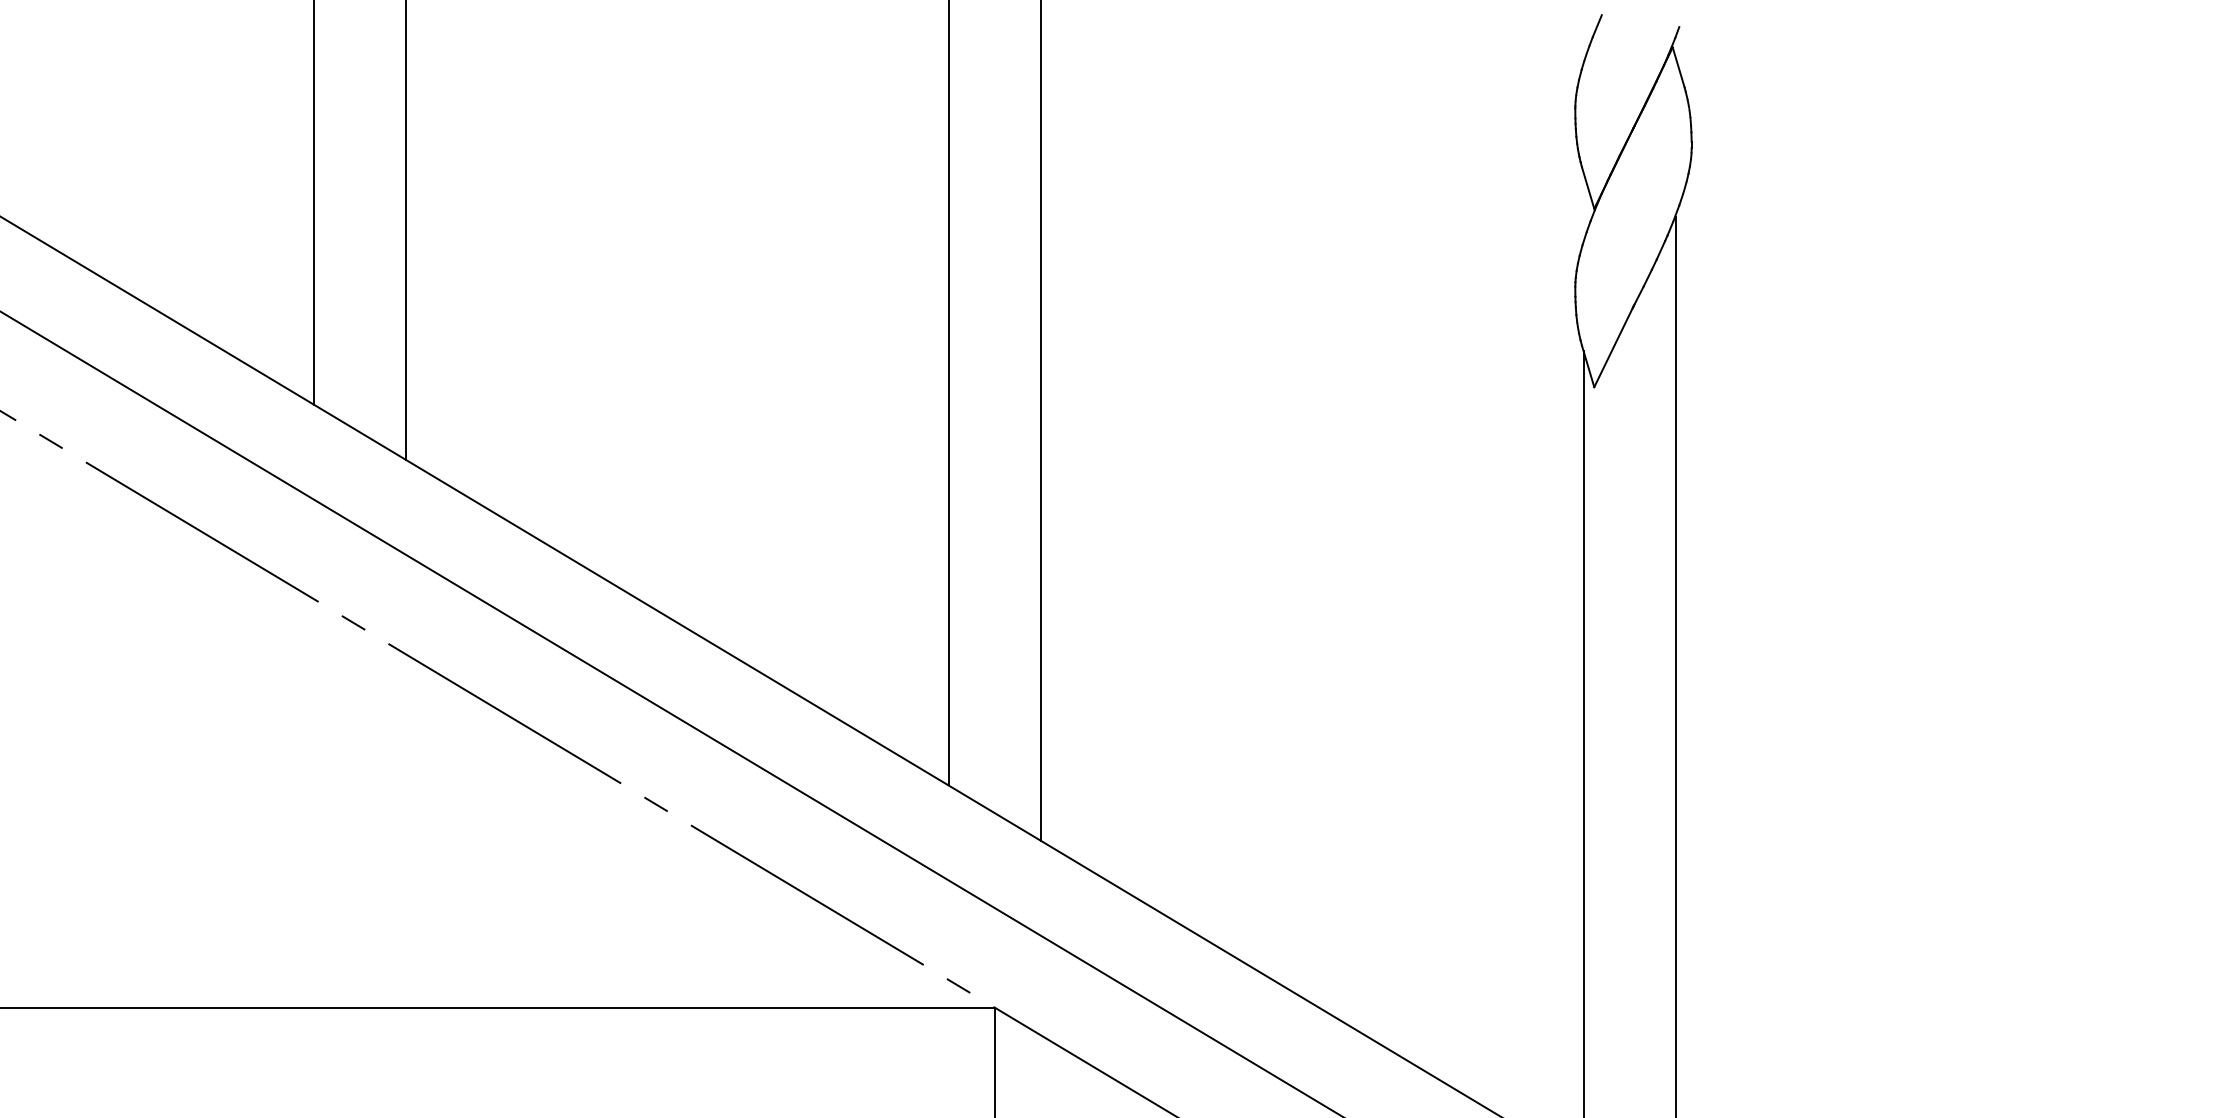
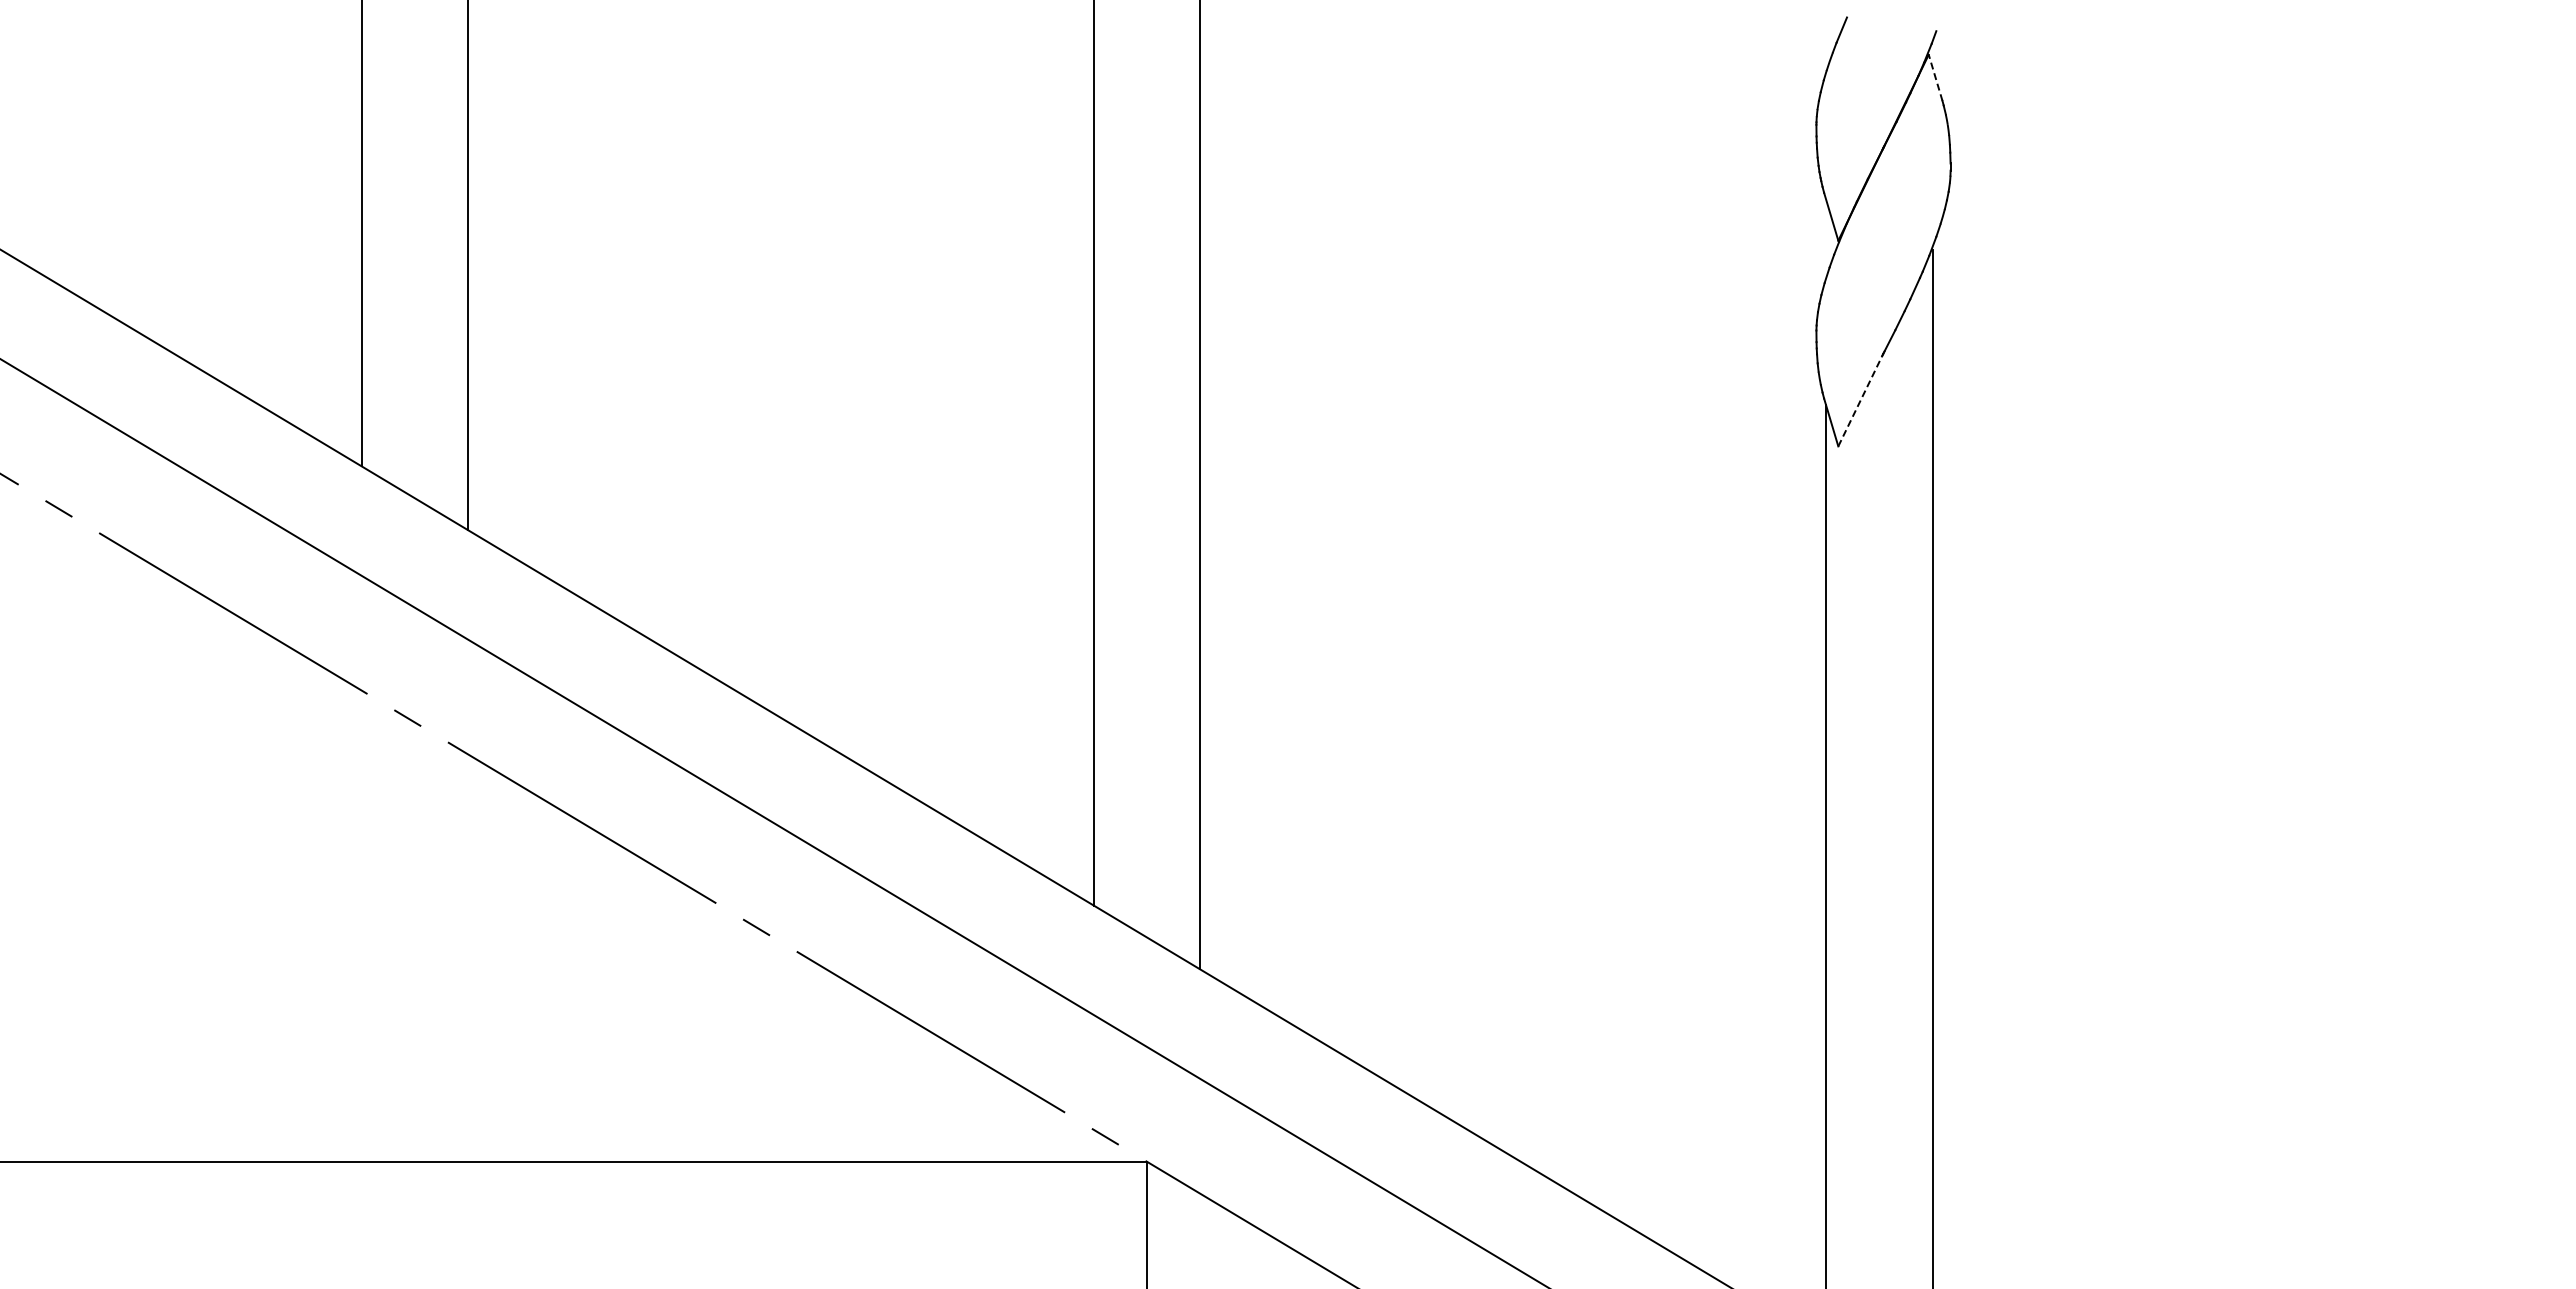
line: (1678, 67) -> (1935, 77), solid -> dashed
line: (1613, 346) -> (1860, 399), solid -> dashed

